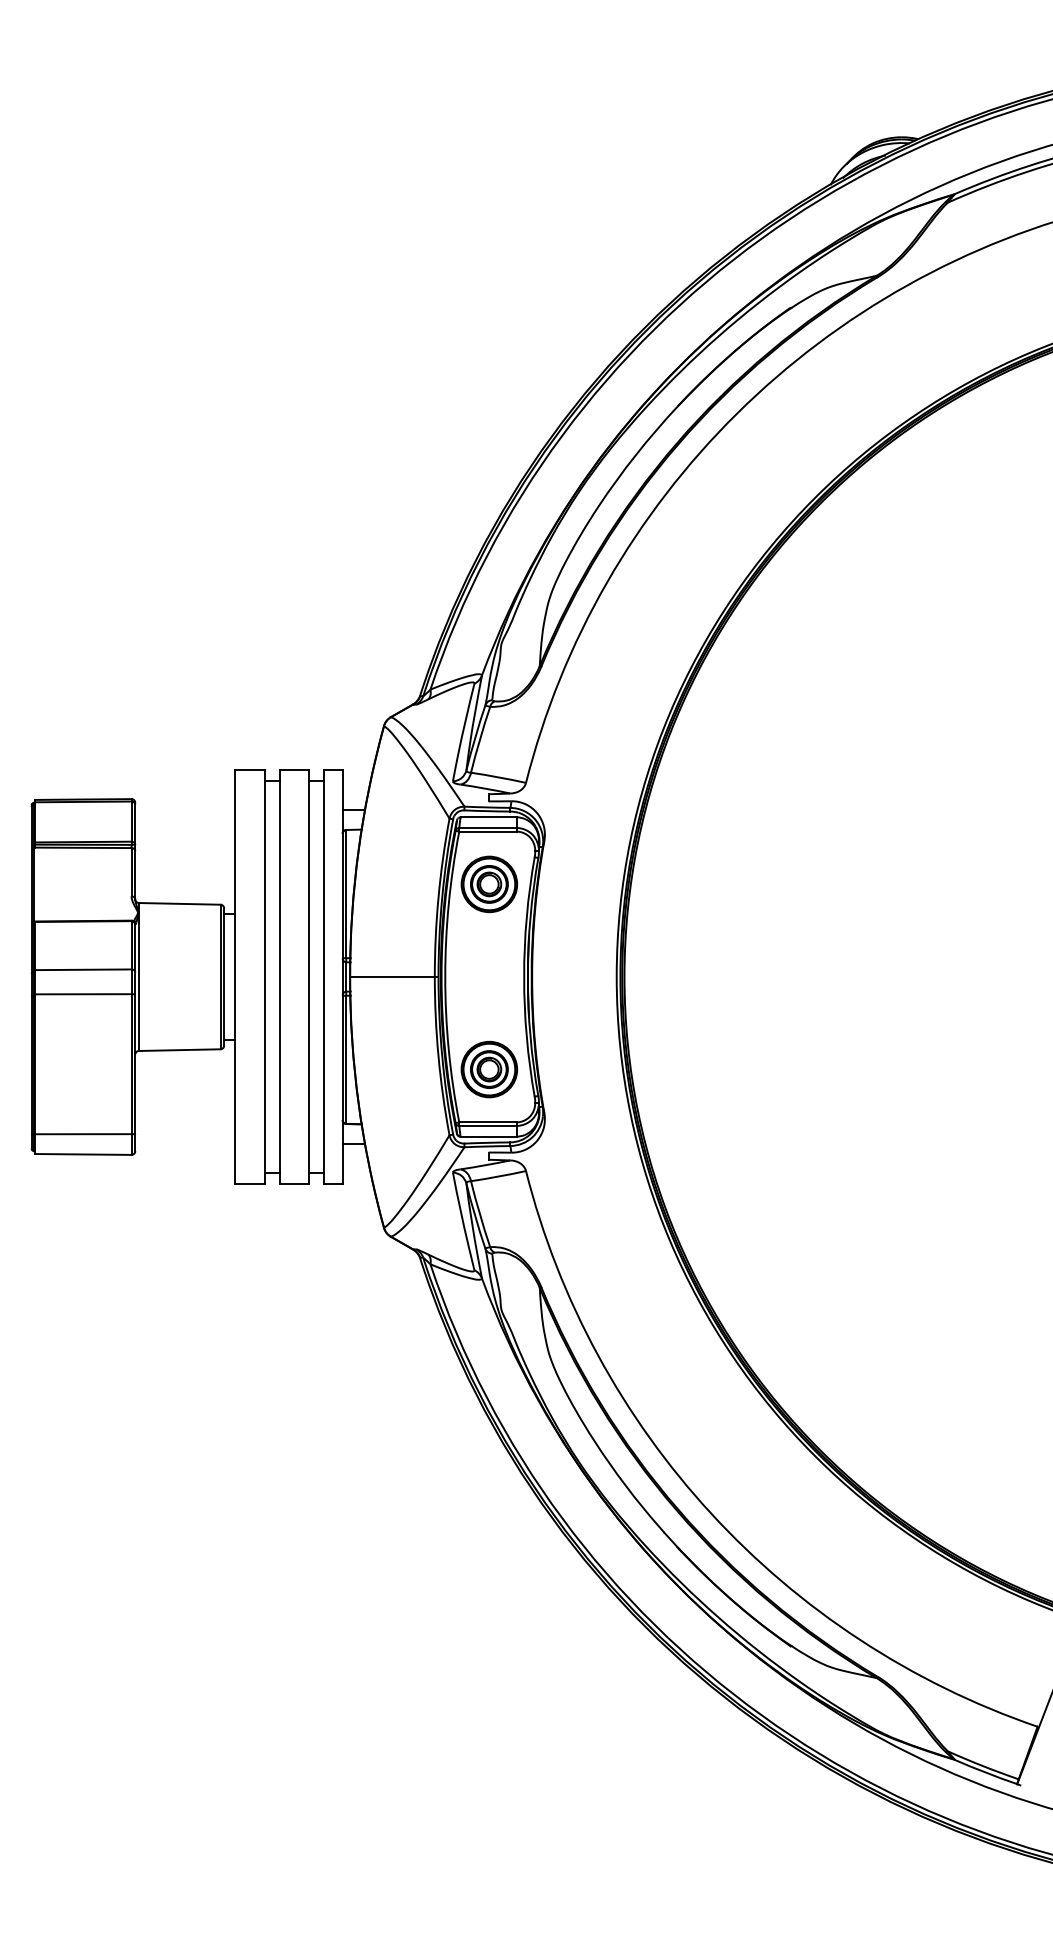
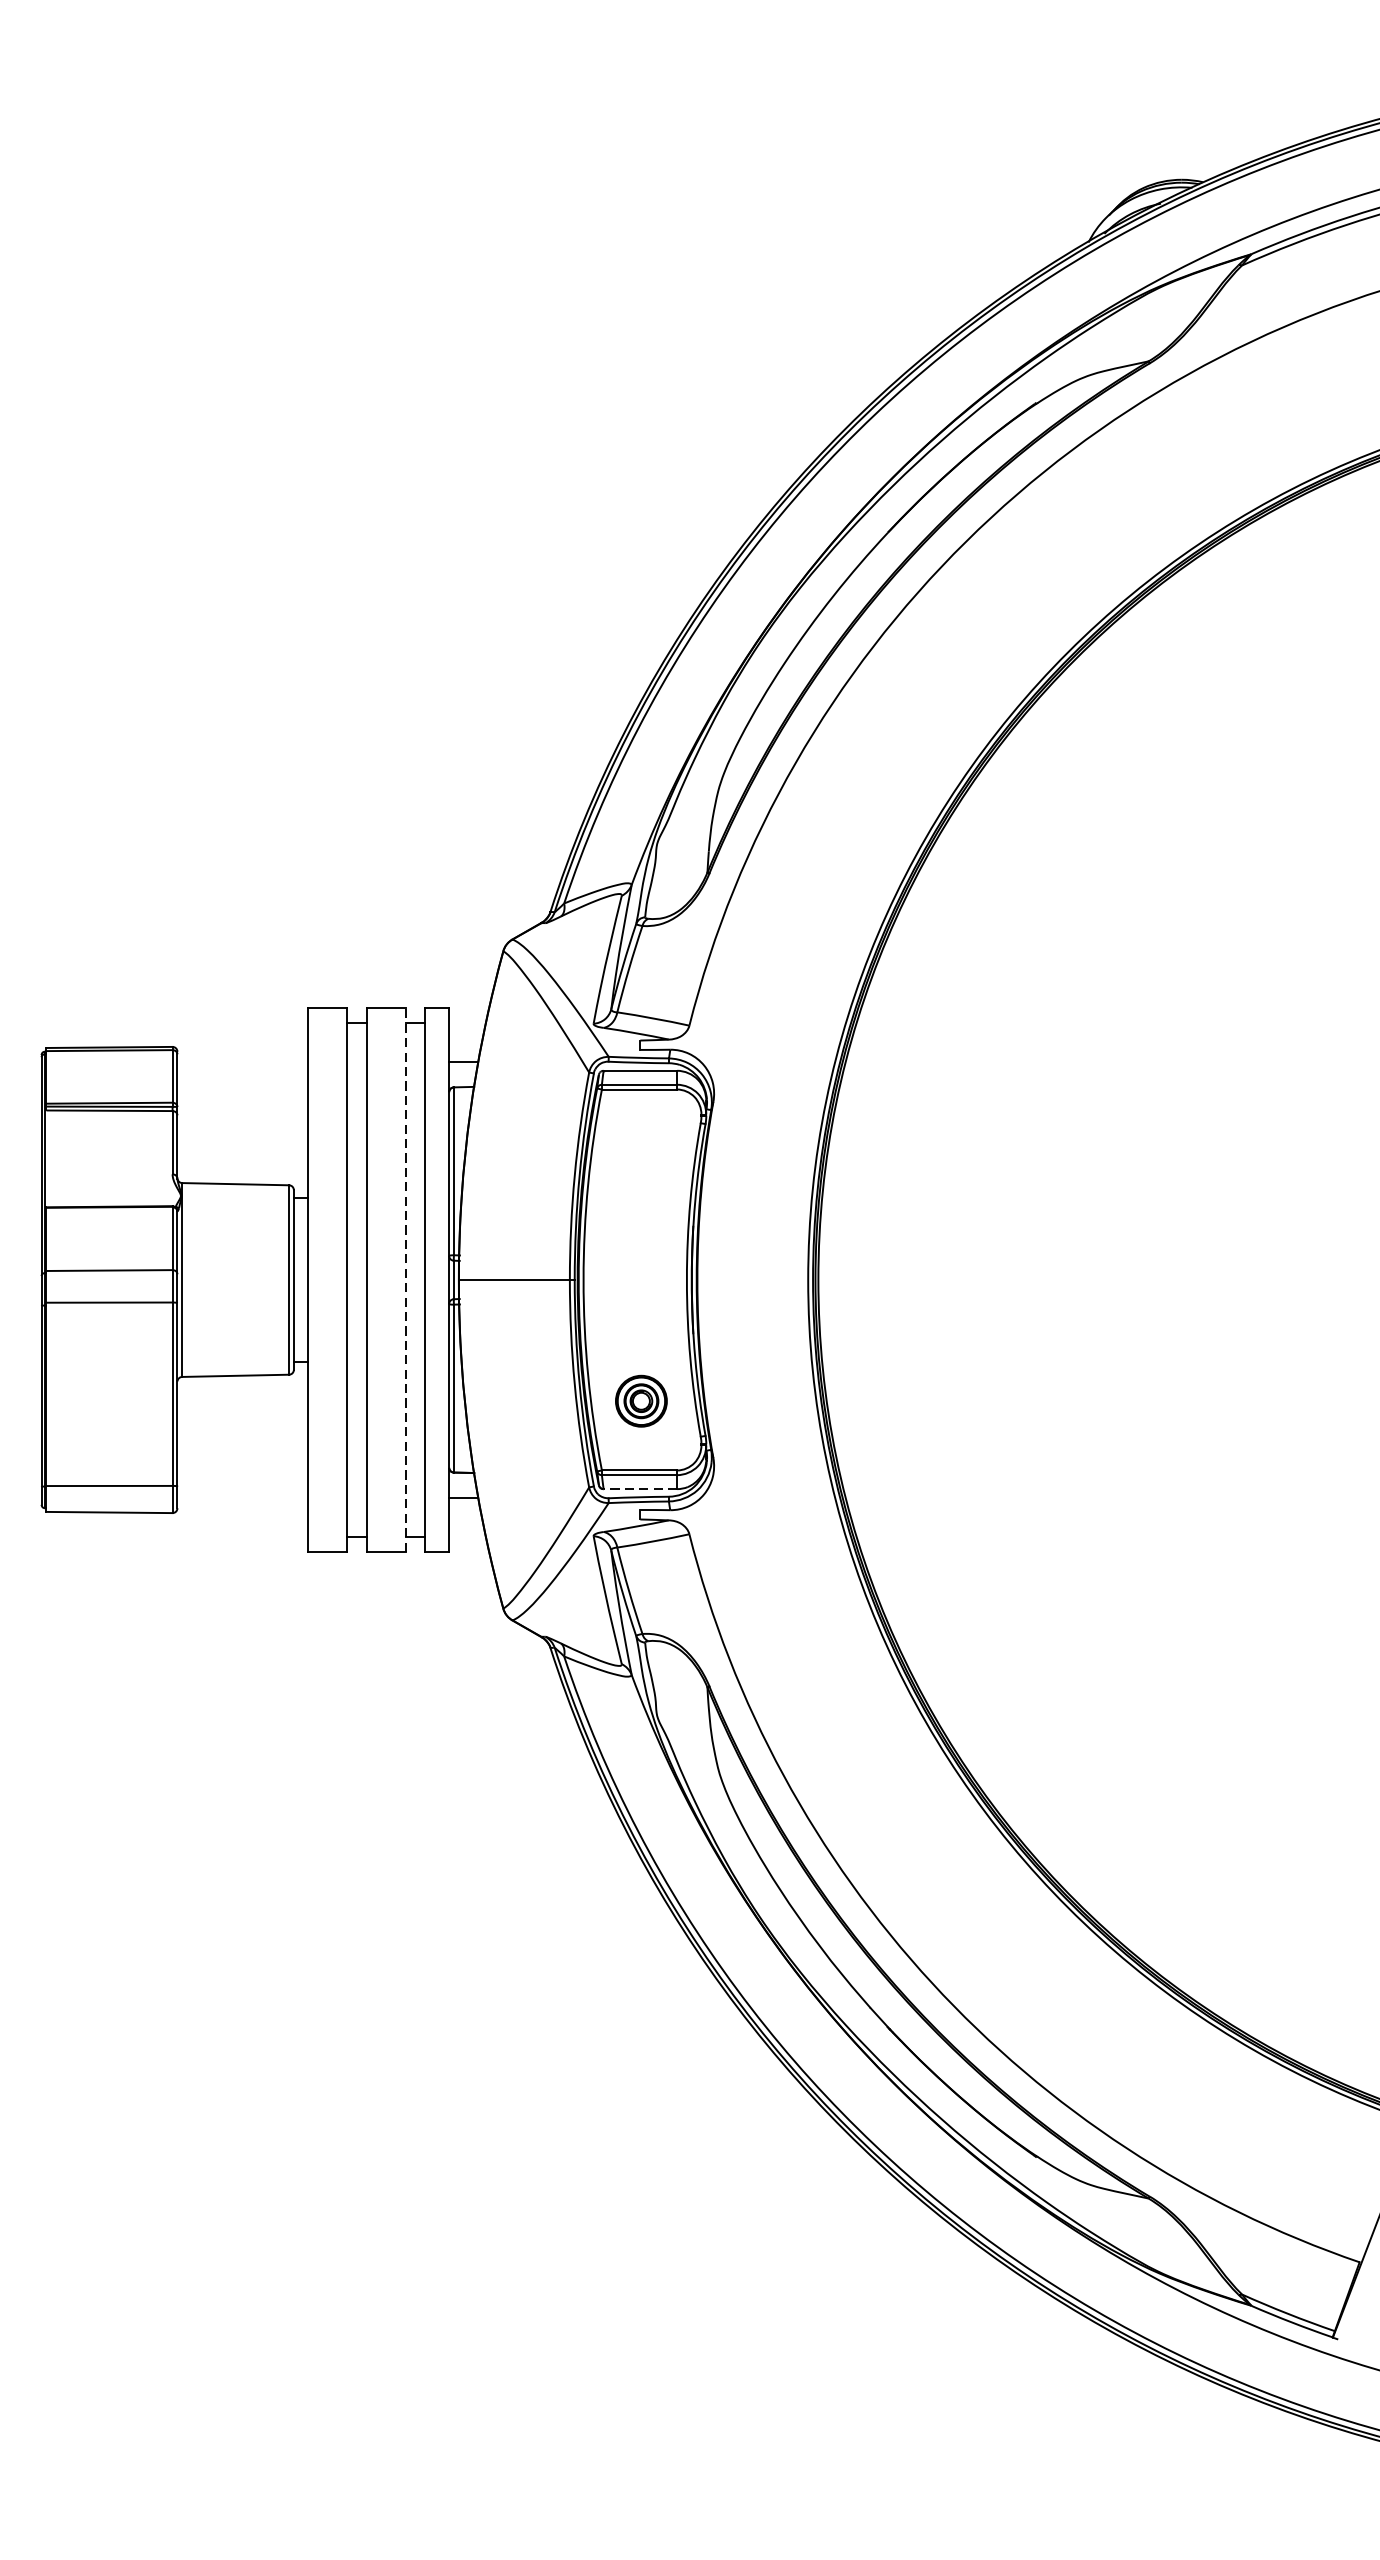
part: (489, 884) -> (641, 1158), removed
line: (309, 976) -> (405, 1279), solid -> dashed
part: (489, 1069) -> (641, 1401), size x0.7
line: (488, 1136) -> (640, 1488), solid -> dashed

